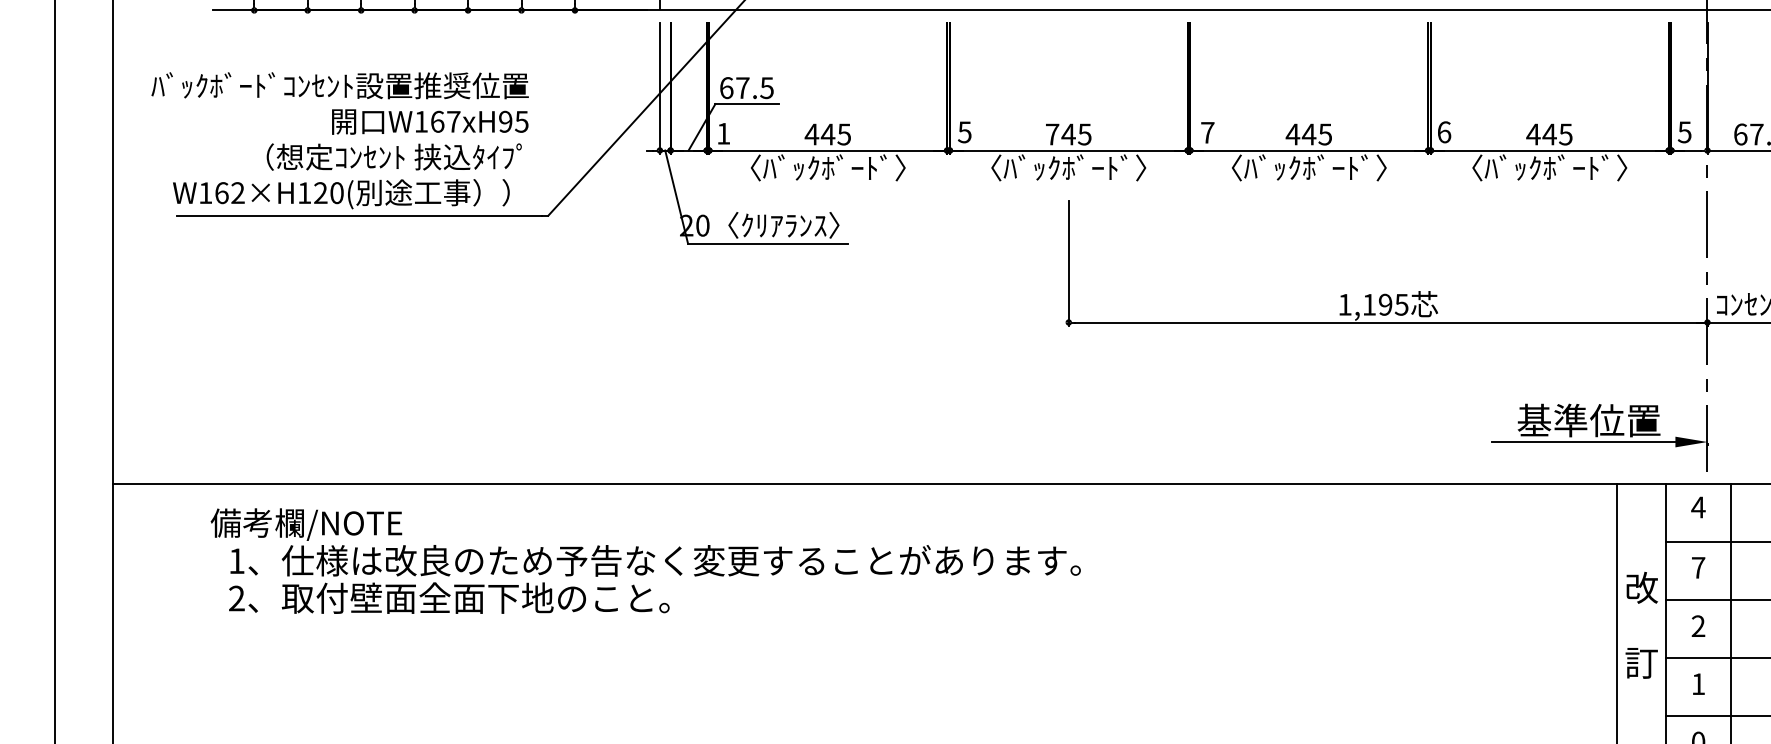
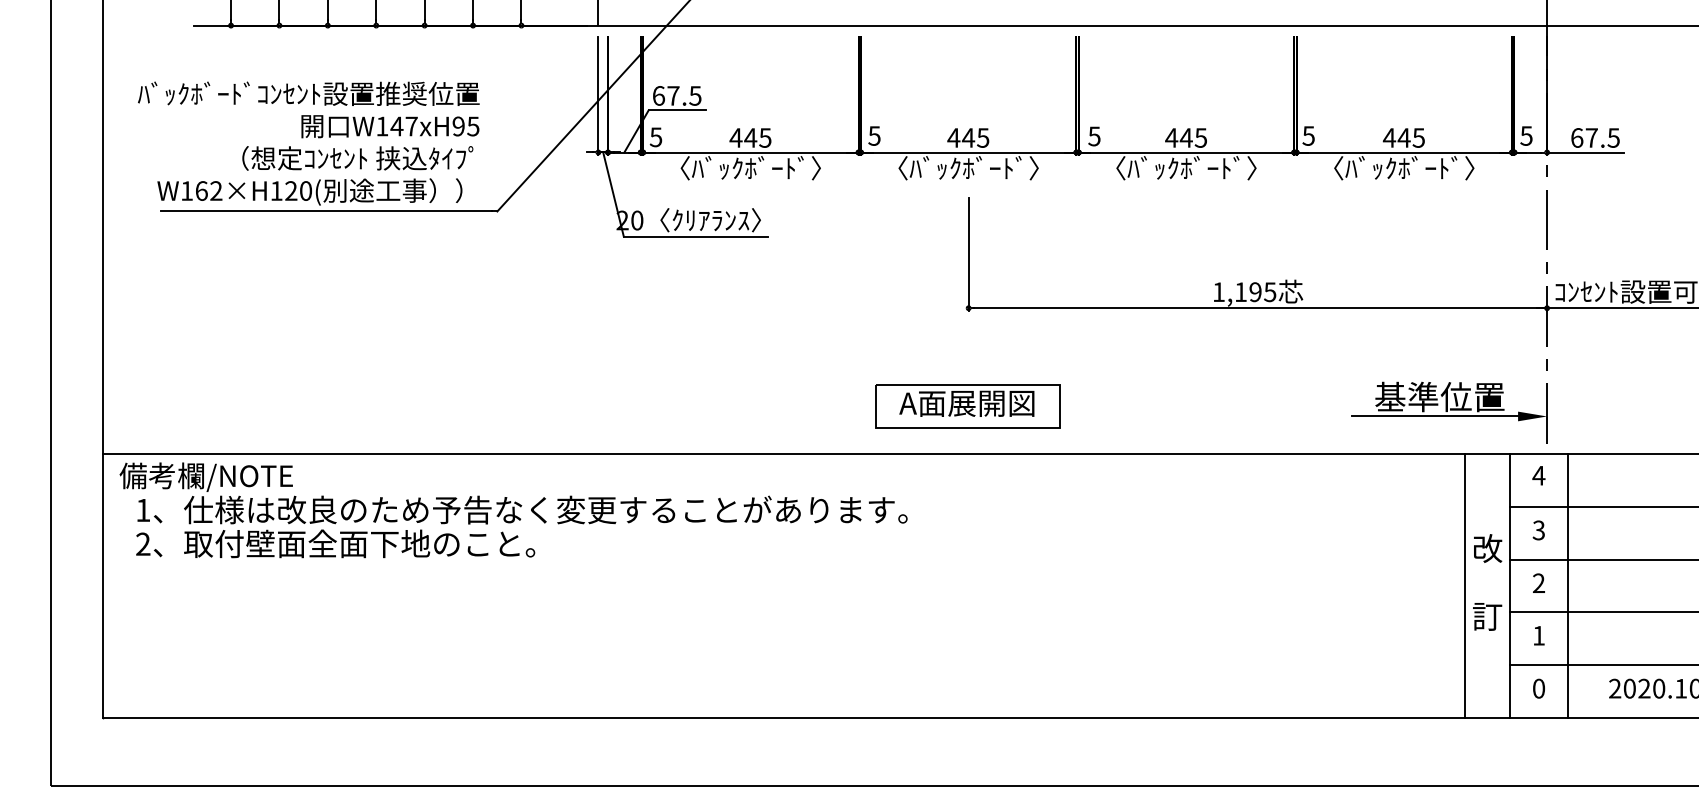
text: (436, 121) -> (396, 126), W167xH95 -> W147xH95
text: (1444, 131) -> (1308, 135), 6 -> 5
text: (1207, 132) -> (1094, 136), 7 -> 5
text: (722, 133) -> (655, 137), 1 -> 5
text: (1052, 133) -> (953, 137), 745 -> 445
part: (1067, 431) -> (967, 406), added
text: (645, 561) -> (513, 510), moved
text: (1697, 567) -> (1538, 530), 7 -> 3

